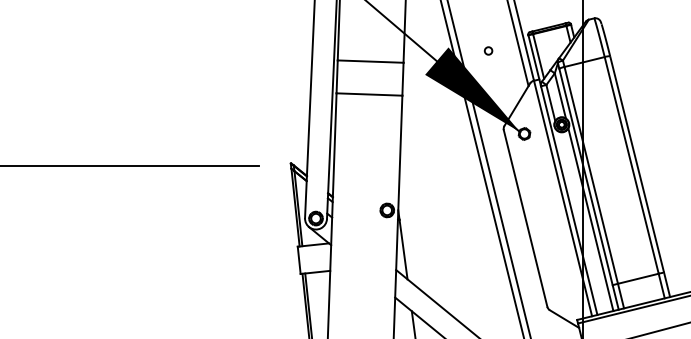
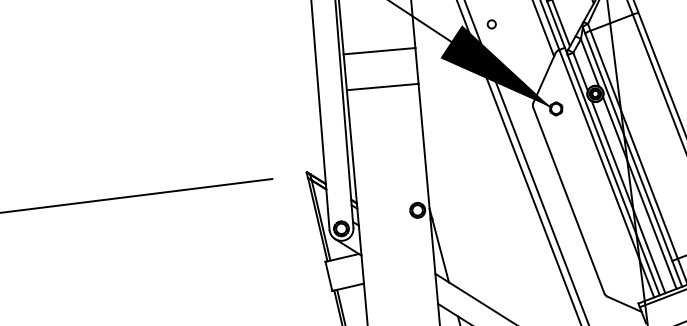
circle: (488, 50) -> (491, 23), moved
line: (579, 222) -> (627, 197), added

